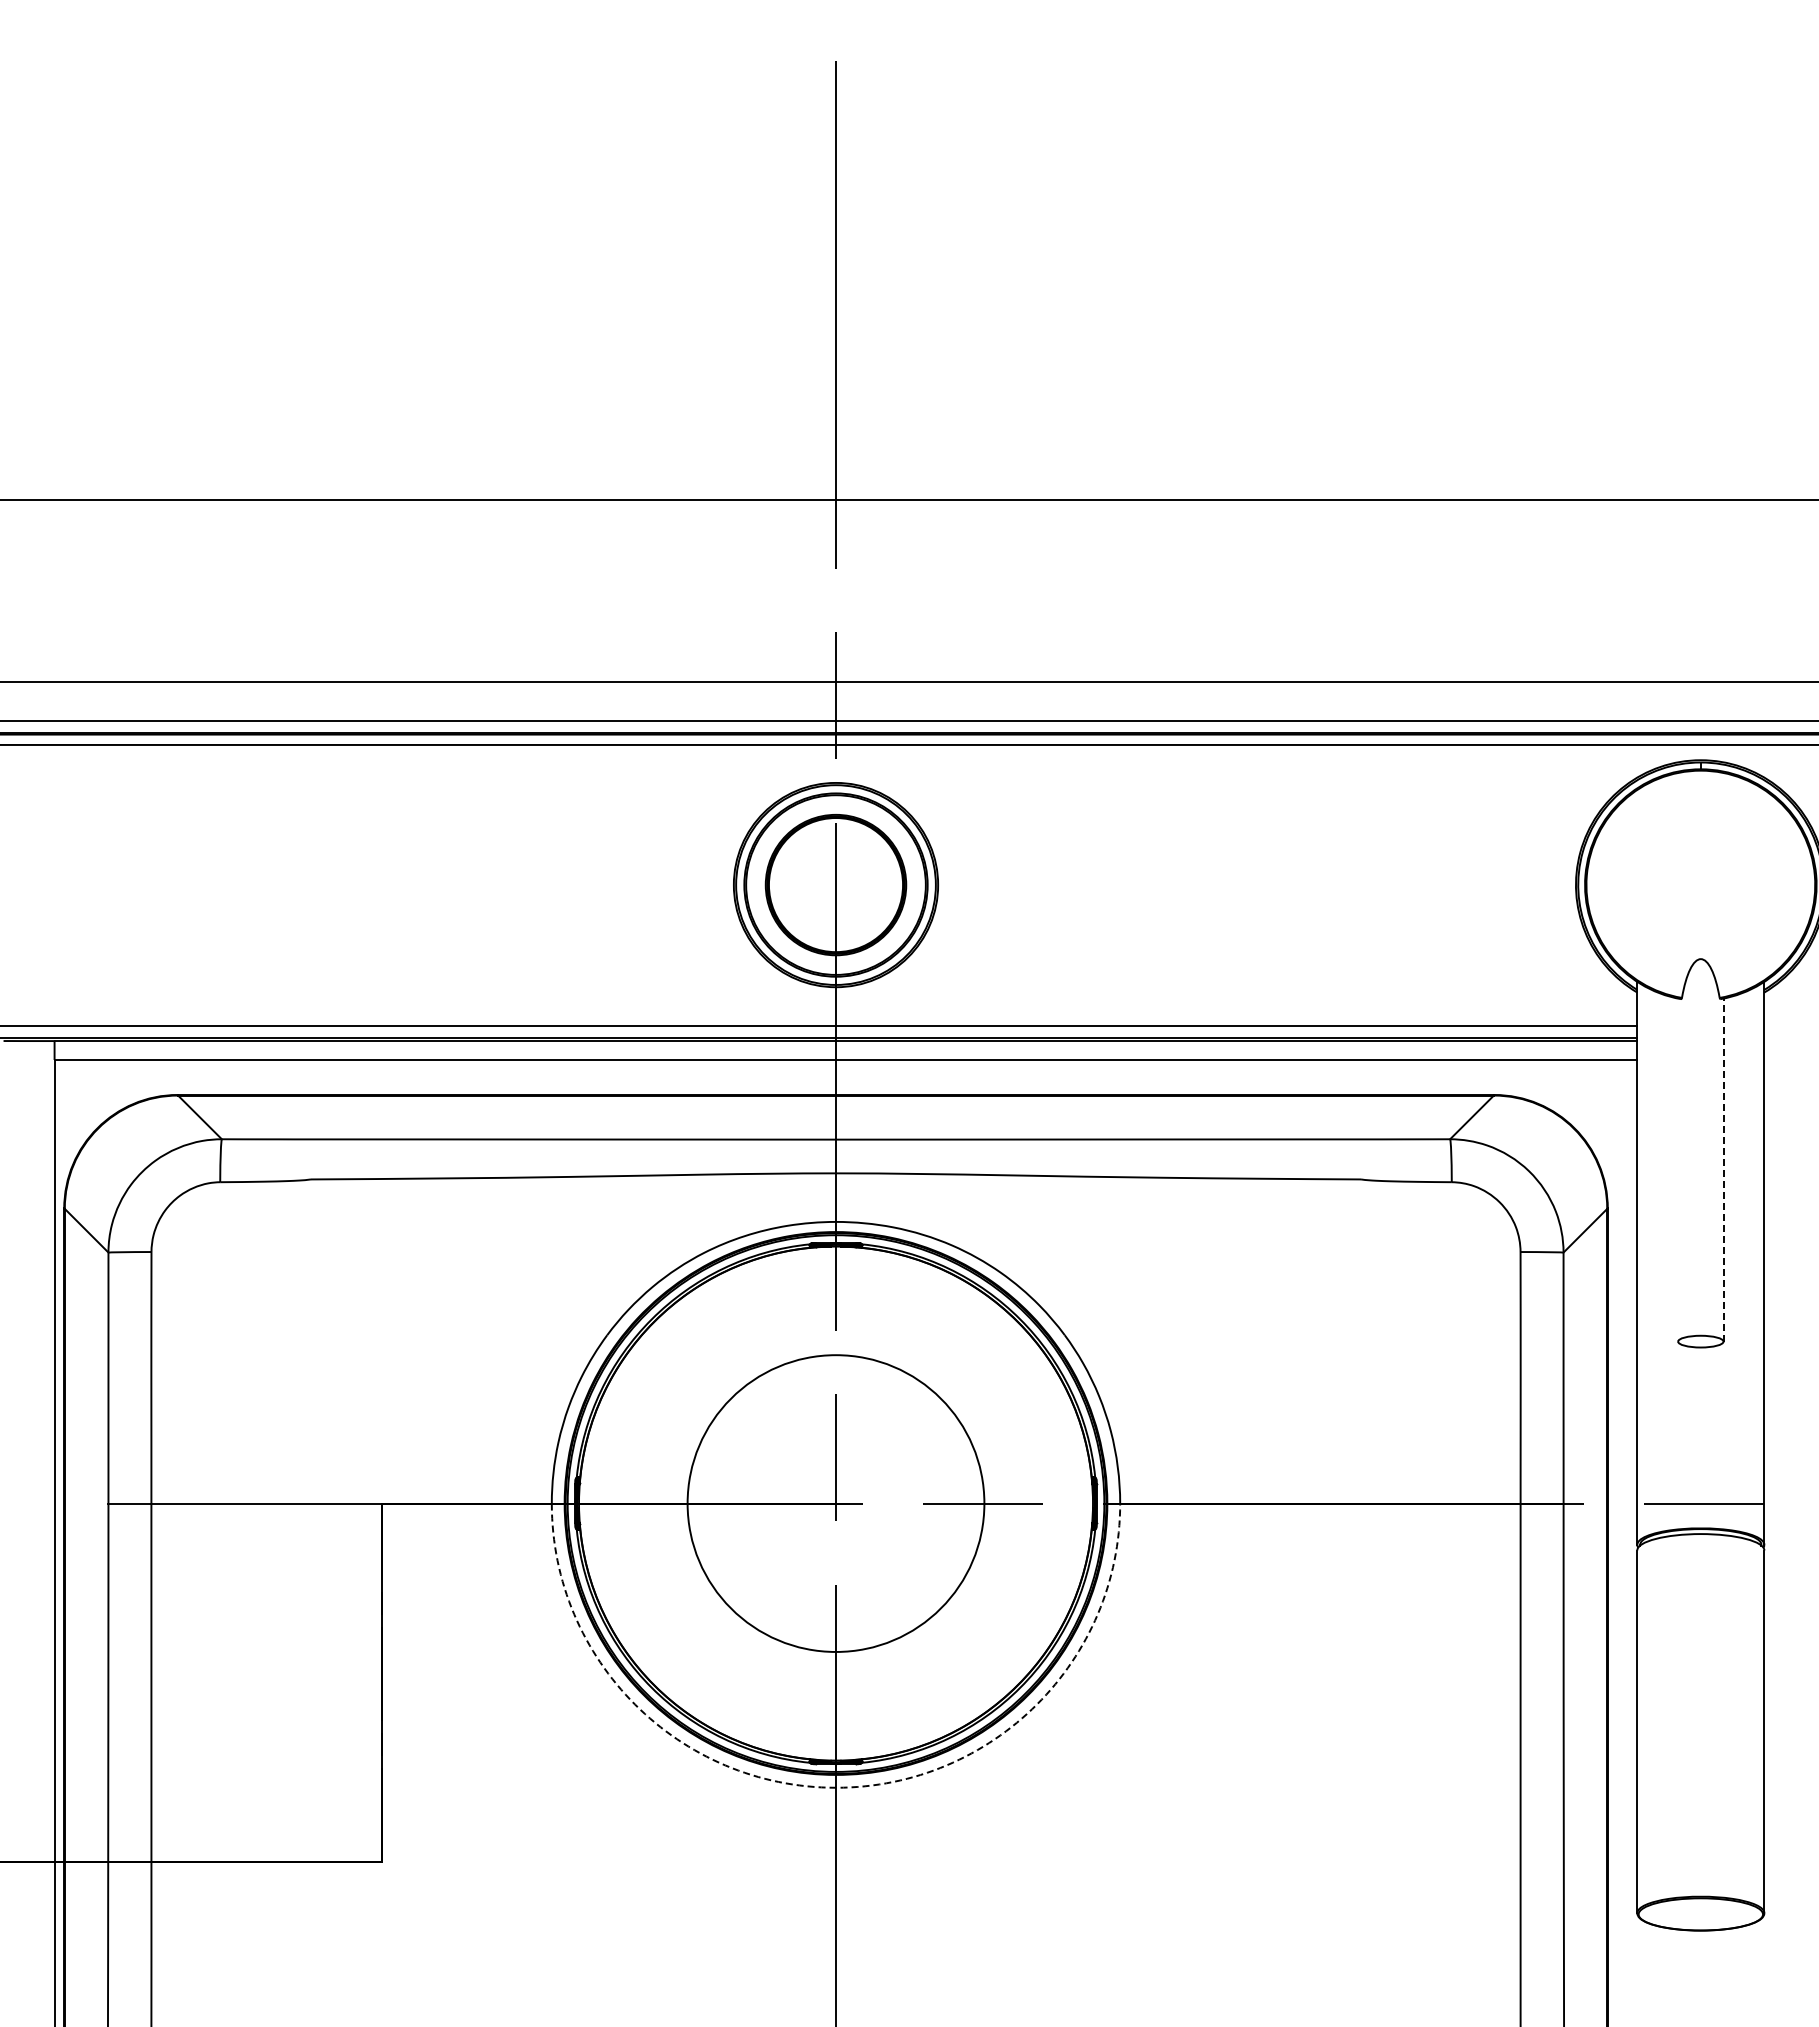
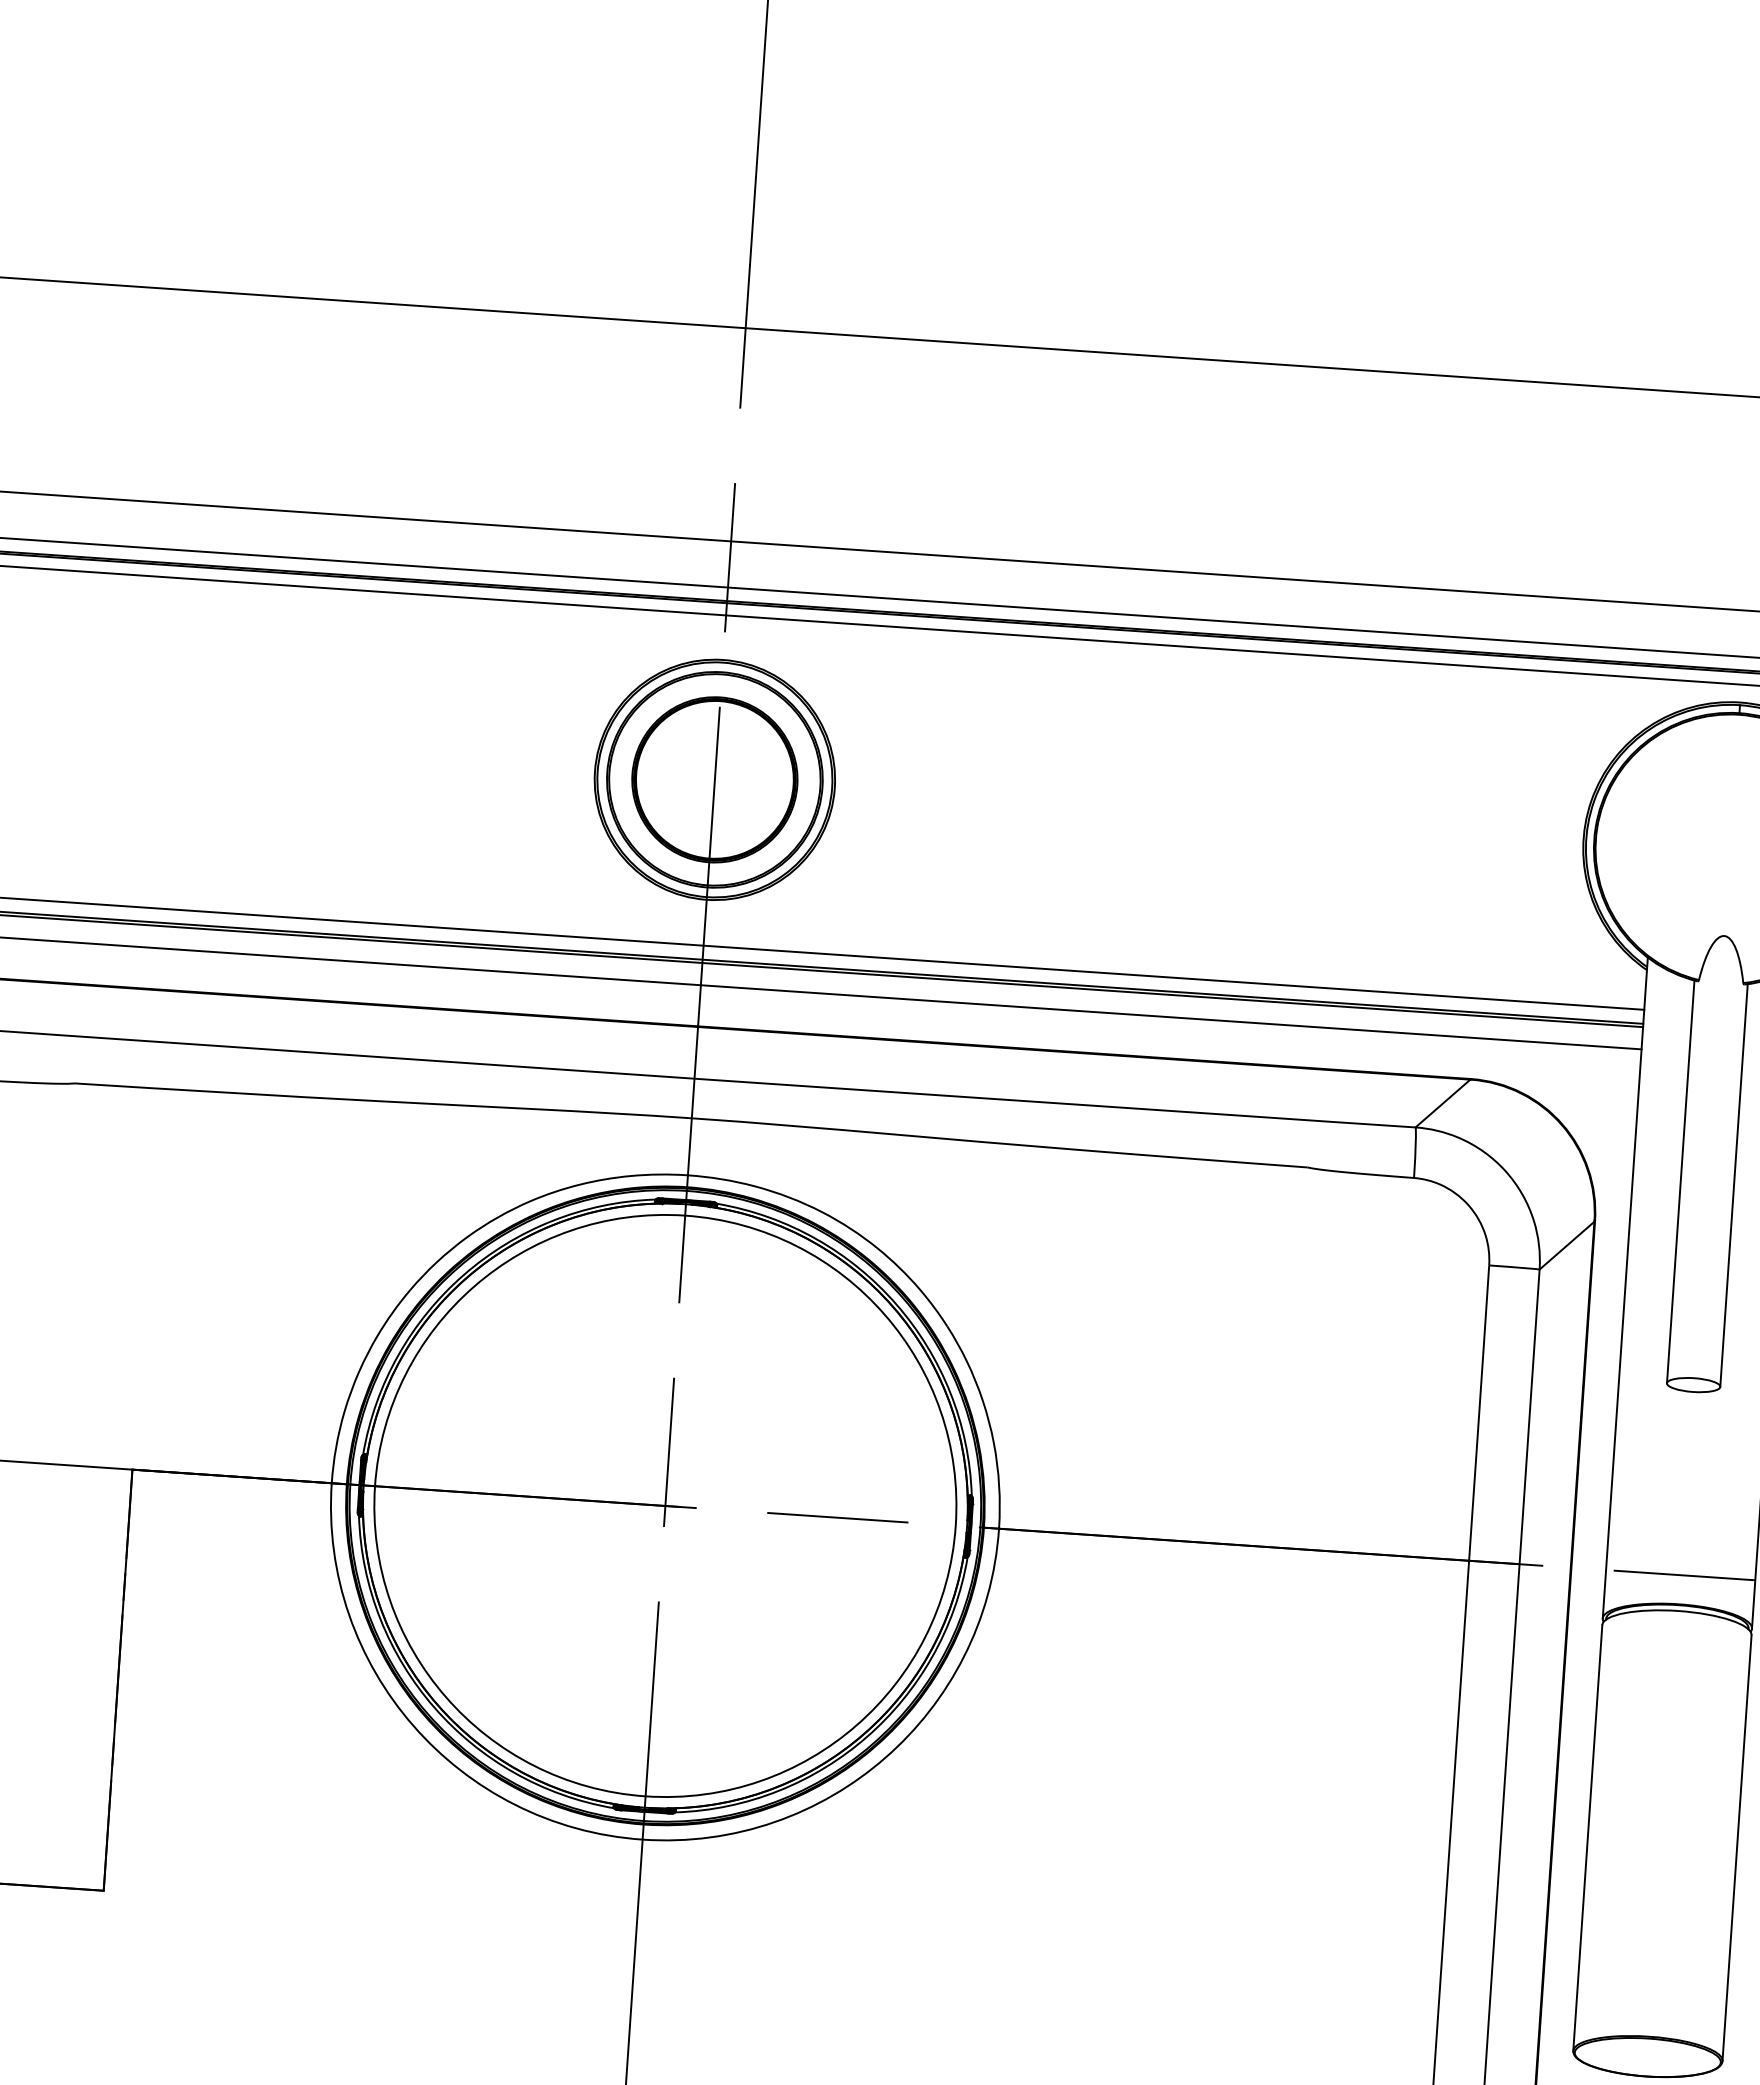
line: (1678, 1169) -> (1681, 1181), added
line: (1723, 1170) -> (1733, 1185), dashed -> solid
circle: (835, 1503) -> (664, 1505), size x1.67
arc: (836, 1787) -> (643, 1839), dashed -> solid

